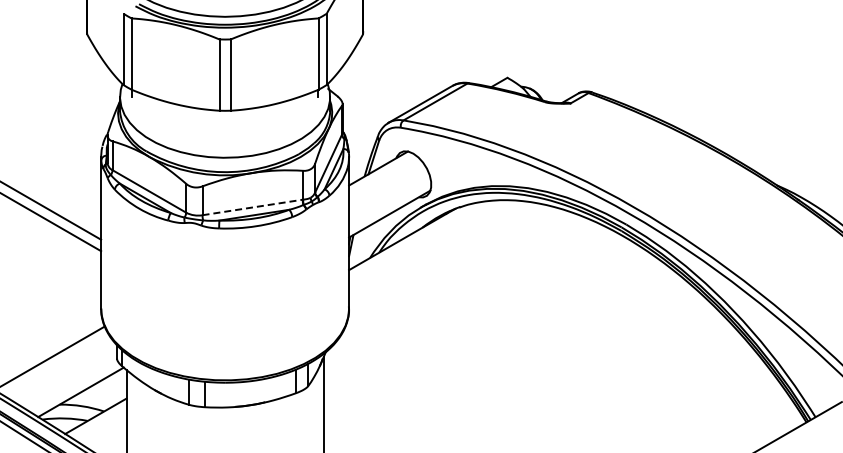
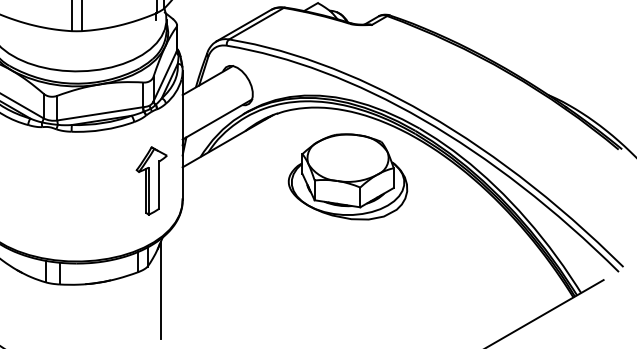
line: (252, 207) -> (100, 113), dashed -> solid
part: (542, 281) -> (347, 177), added
part: (312, 285) -> (151, 180), added

